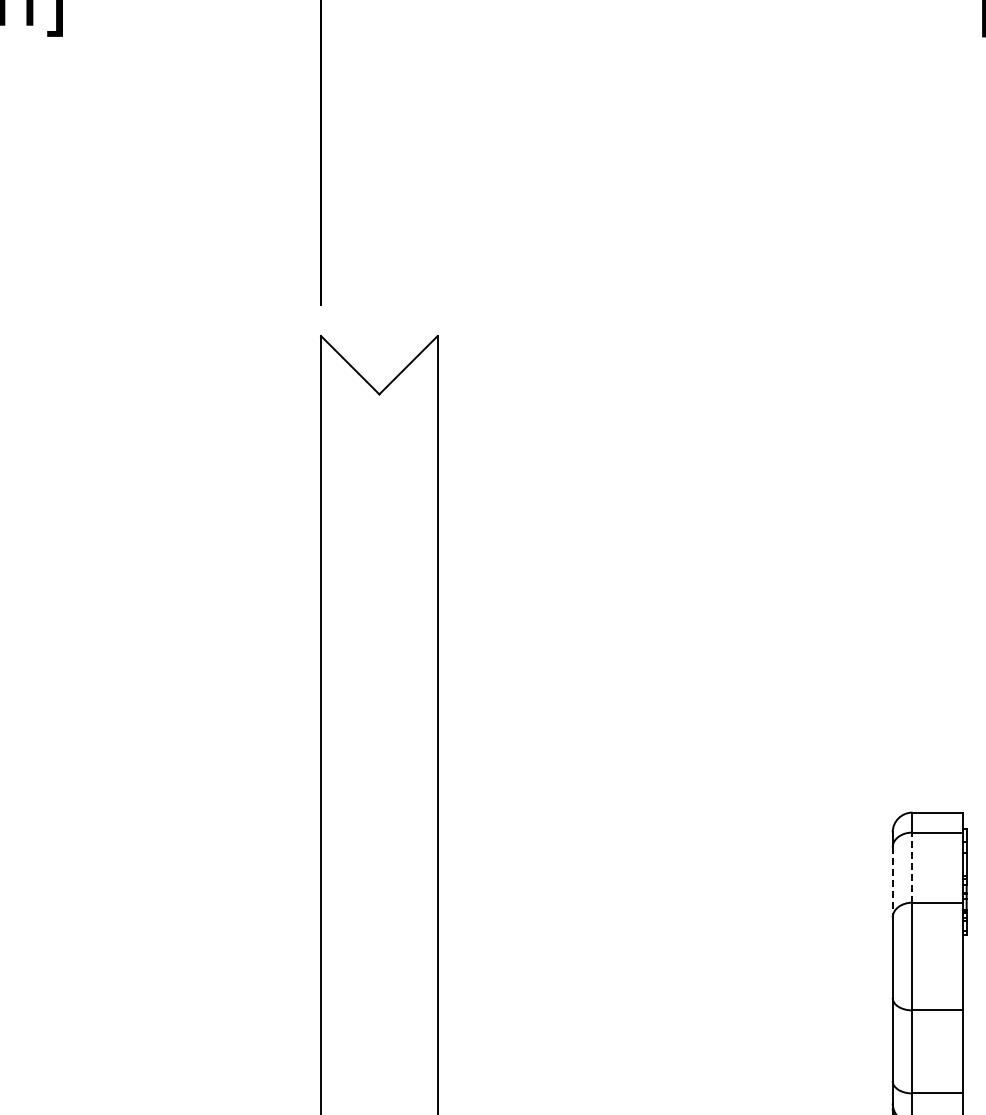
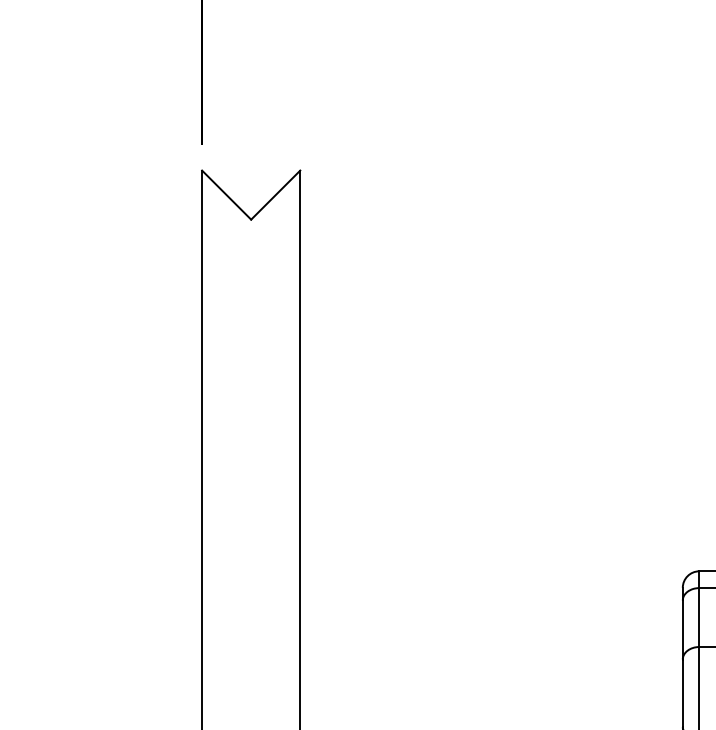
line: (912, 867) -> (699, 617), dashed -> solid
line: (892, 882) -> (682, 630), dashed -> solid

